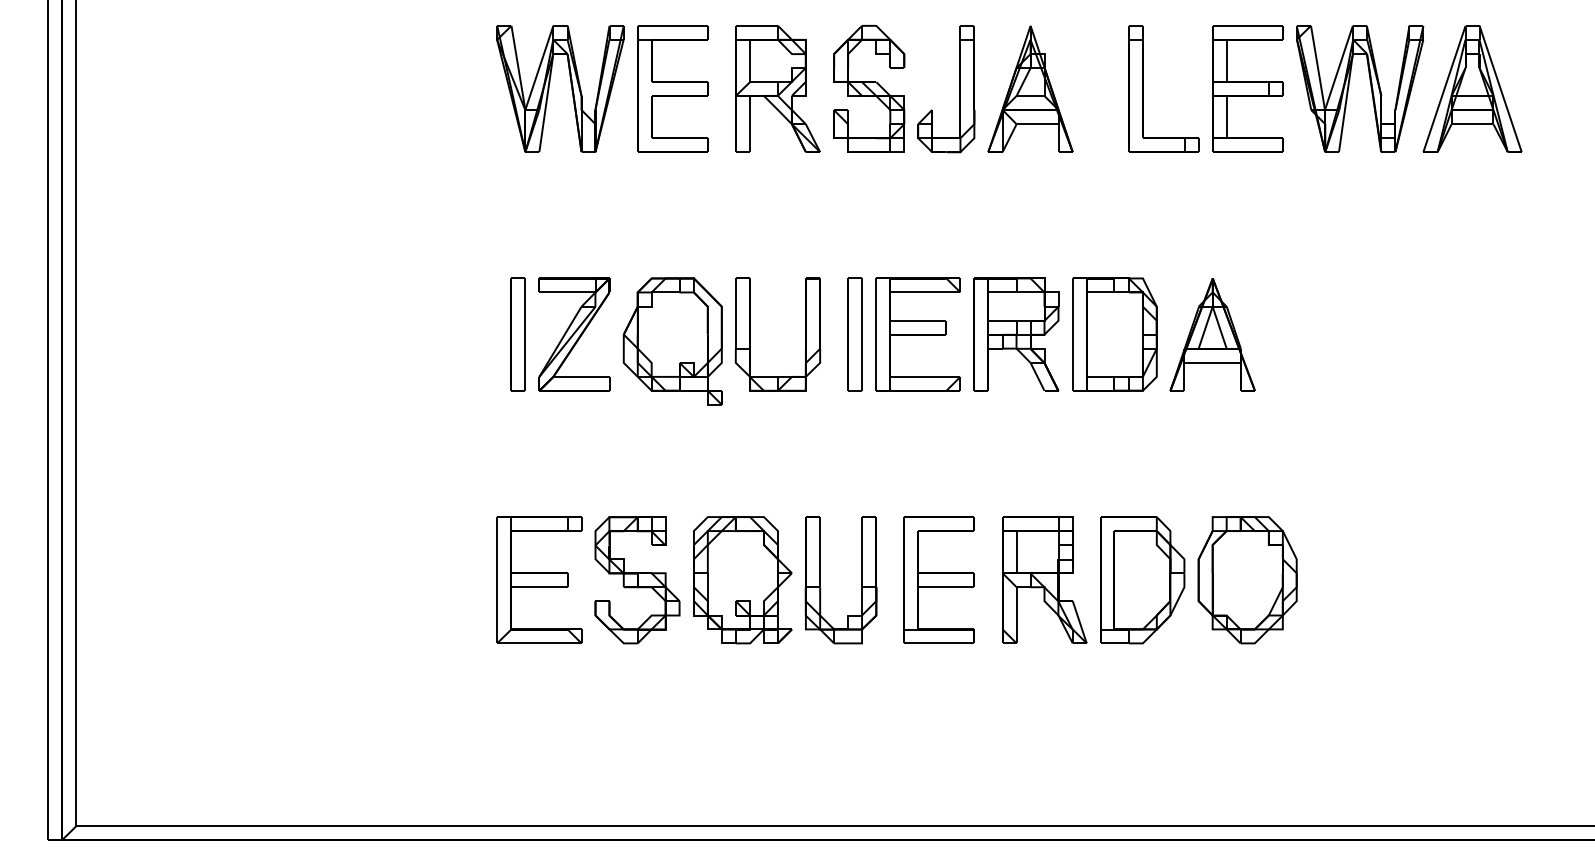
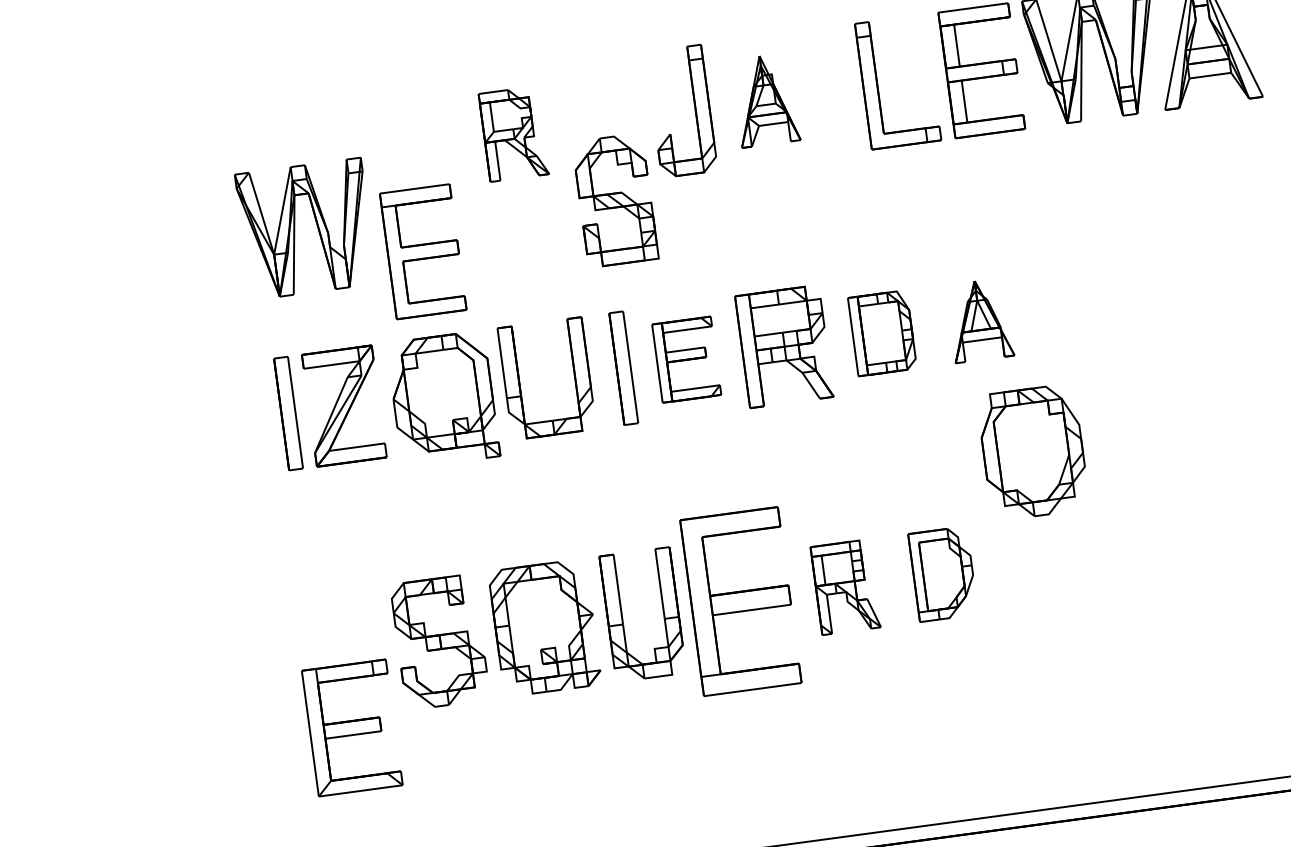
part: (549, 88) -> (295, 230), moved
part: (672, 88) -> (422, 251), moved
part: (777, 88) -> (513, 133), size x0.7
part: (869, 88) -> (615, 199), moved
part: (1030, 88) -> (765, 99), size x0.7
part: (917, 334) -> (685, 359), size x0.7
part: (1114, 334) -> (882, 333), size x0.7
part: (1212, 334) -> (979, 320), size x0.7
part: (539, 579) -> (352, 727), moved
part: (938, 579) -> (739, 600), size x1.4
part: (1044, 579) -> (845, 586), size x0.7
part: (1142, 580) -> (943, 574), size x0.7
part: (1247, 580) -> (1033, 452), moved

